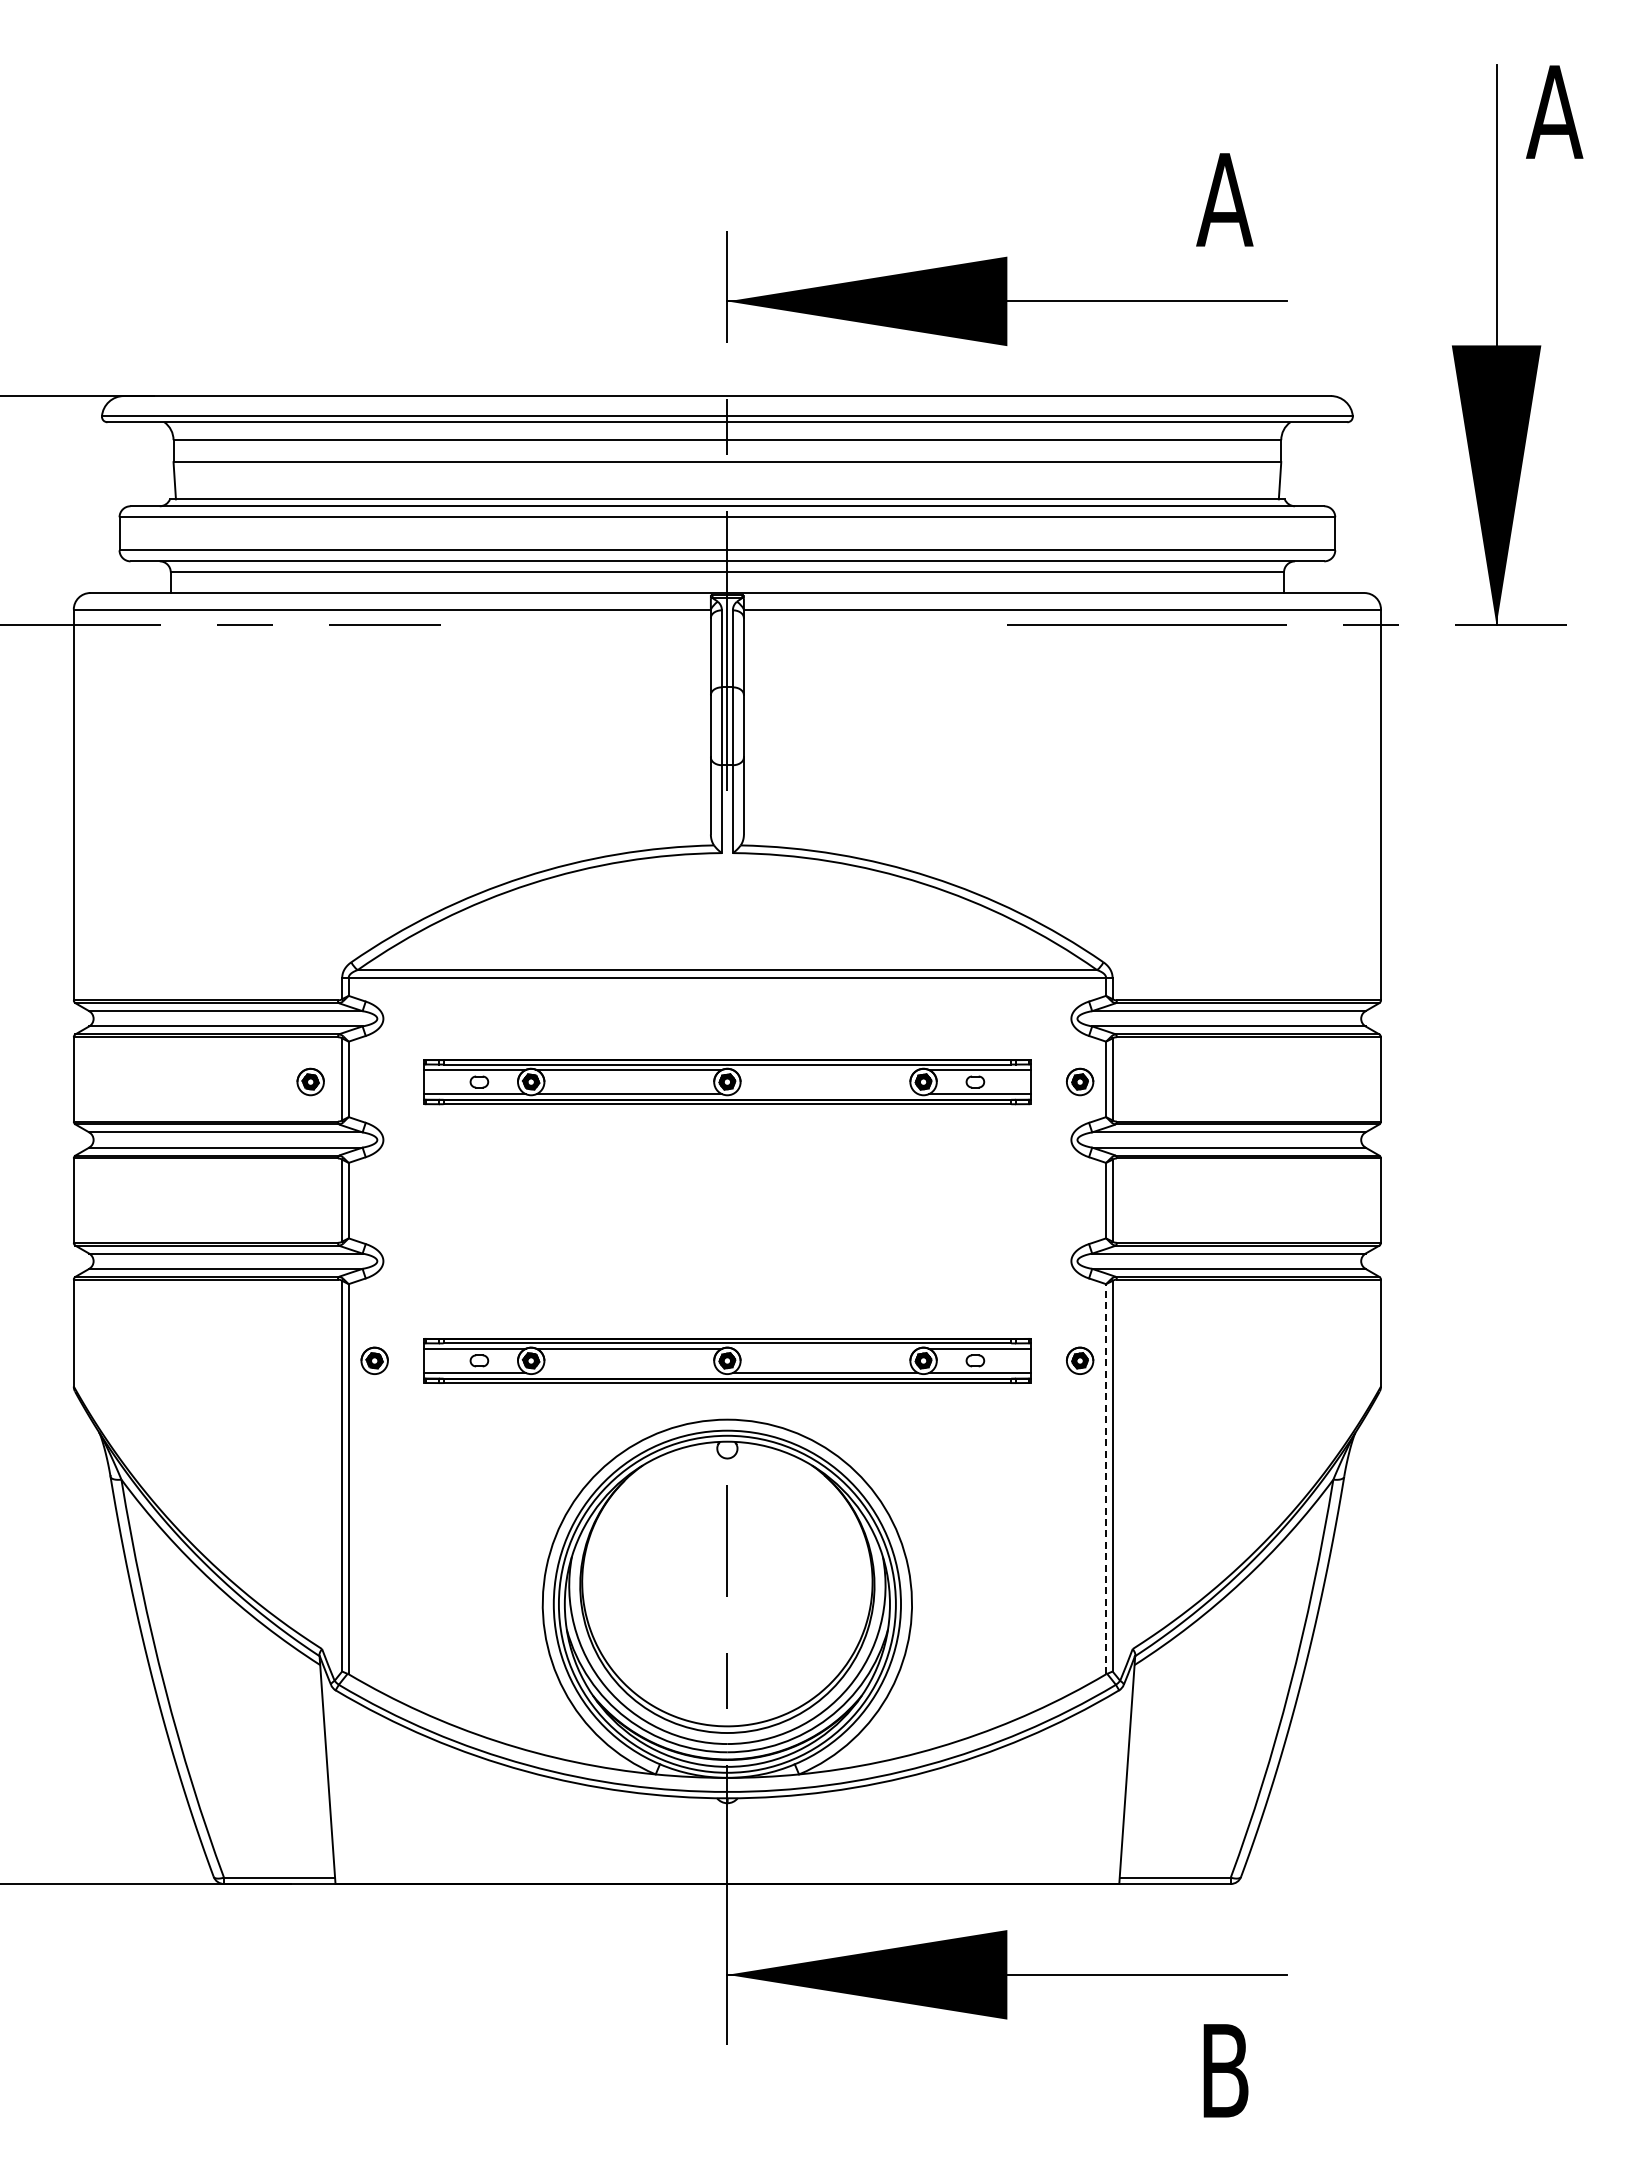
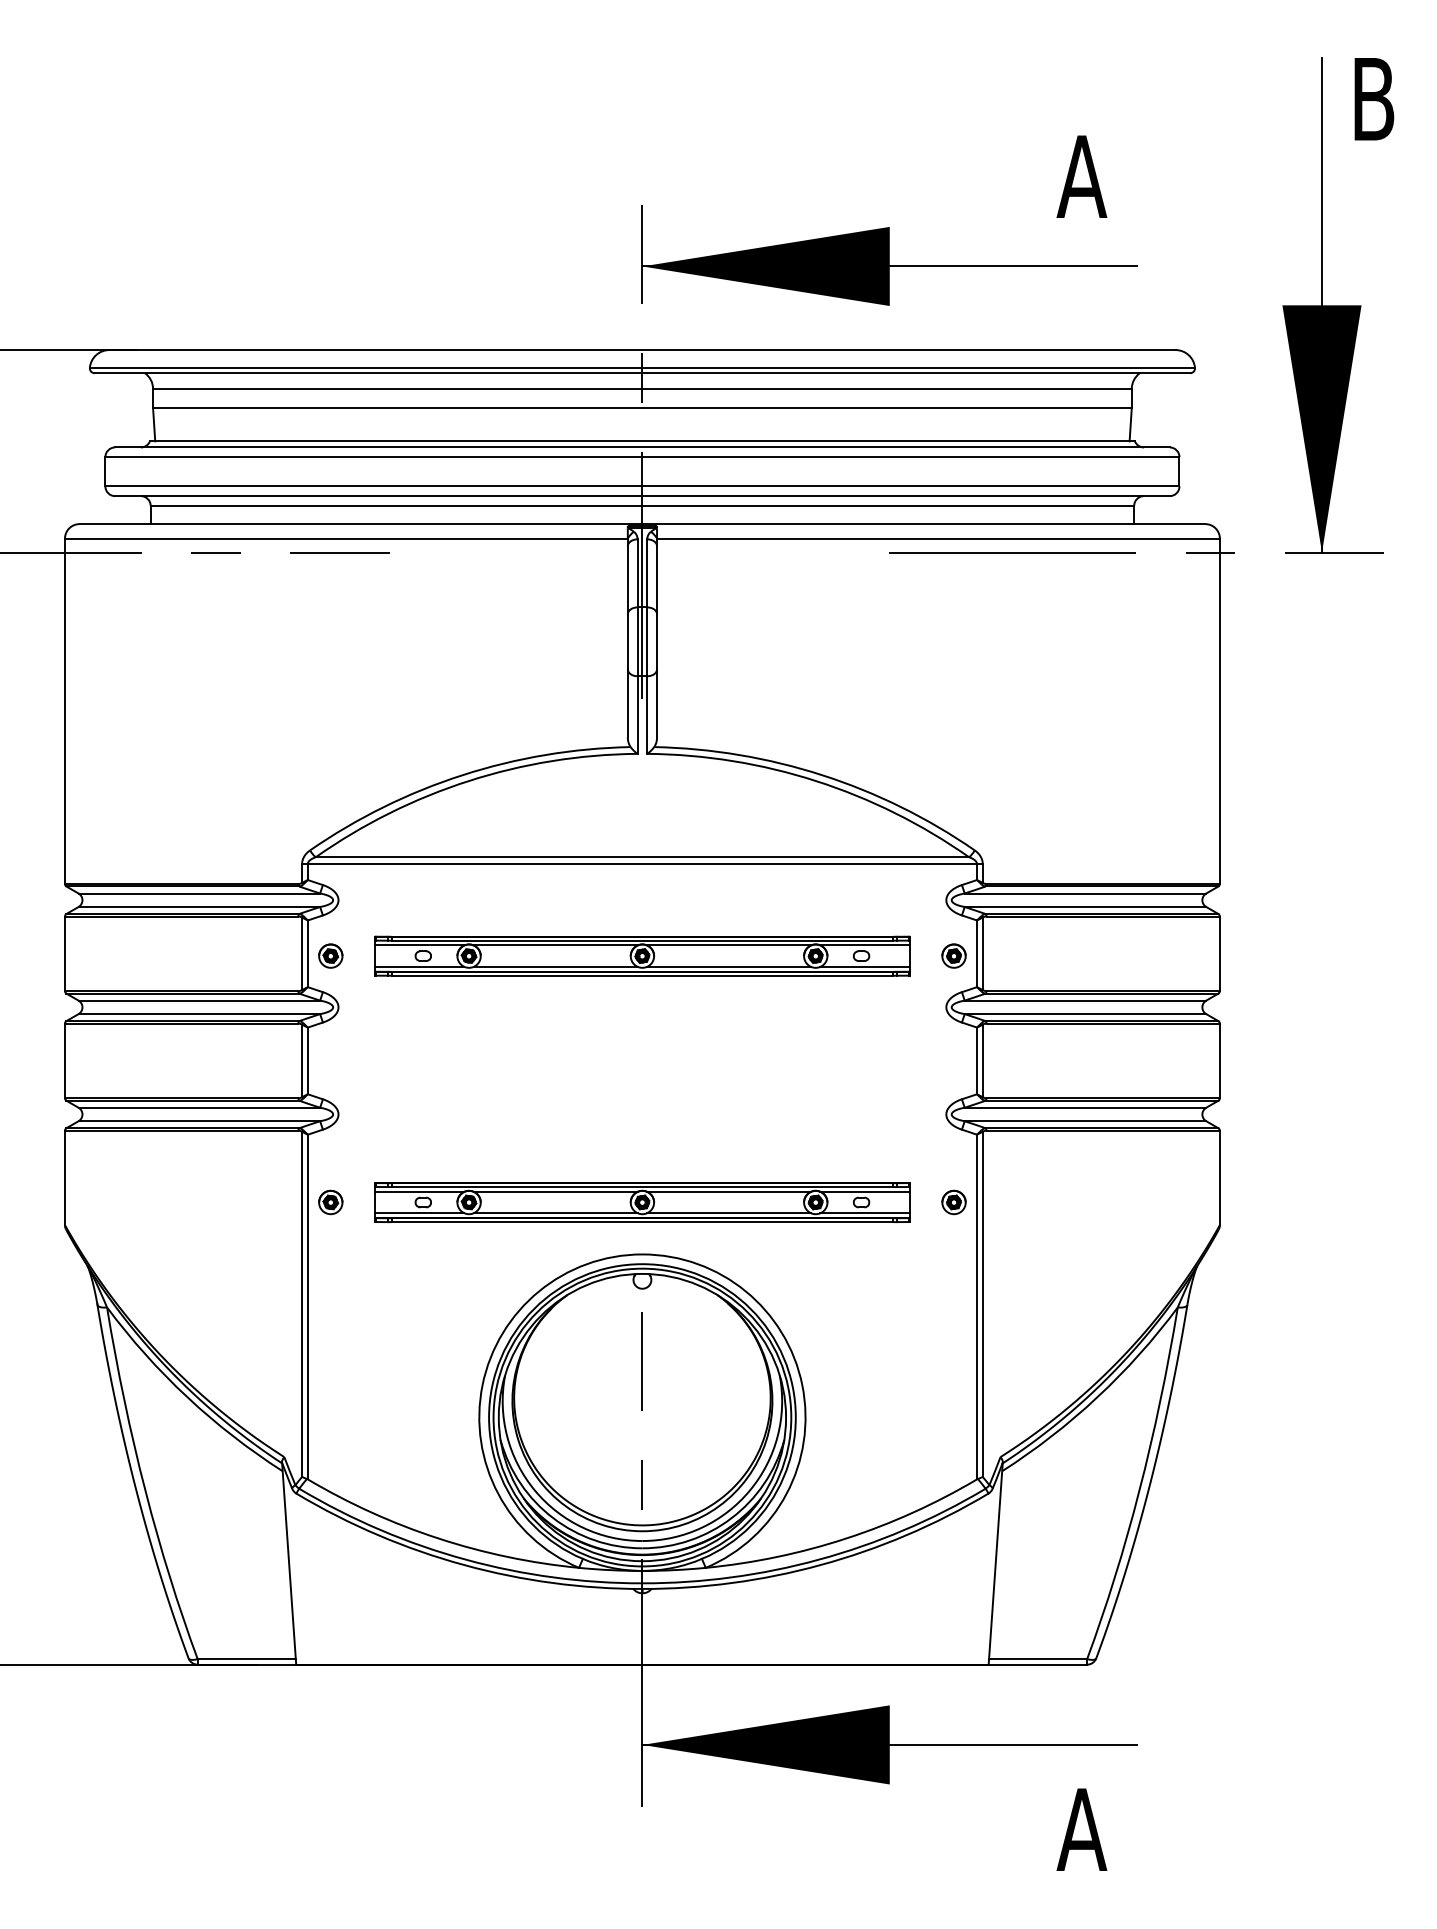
text: (1554, 111) -> (1373, 98), A -> B
line: (825, 1069) -> (729, 945), added
part: (310, 1081) -> (330, 955), moved
line: (825, 1094) -> (729, 967), added
line: (825, 1348) -> (729, 1191), added
line: (629, 1373) -> (555, 1213), added
line: (1106, 1478) -> (977, 1306), dashed -> solid
text: (1224, 2070) -> (1081, 1829), B -> A

